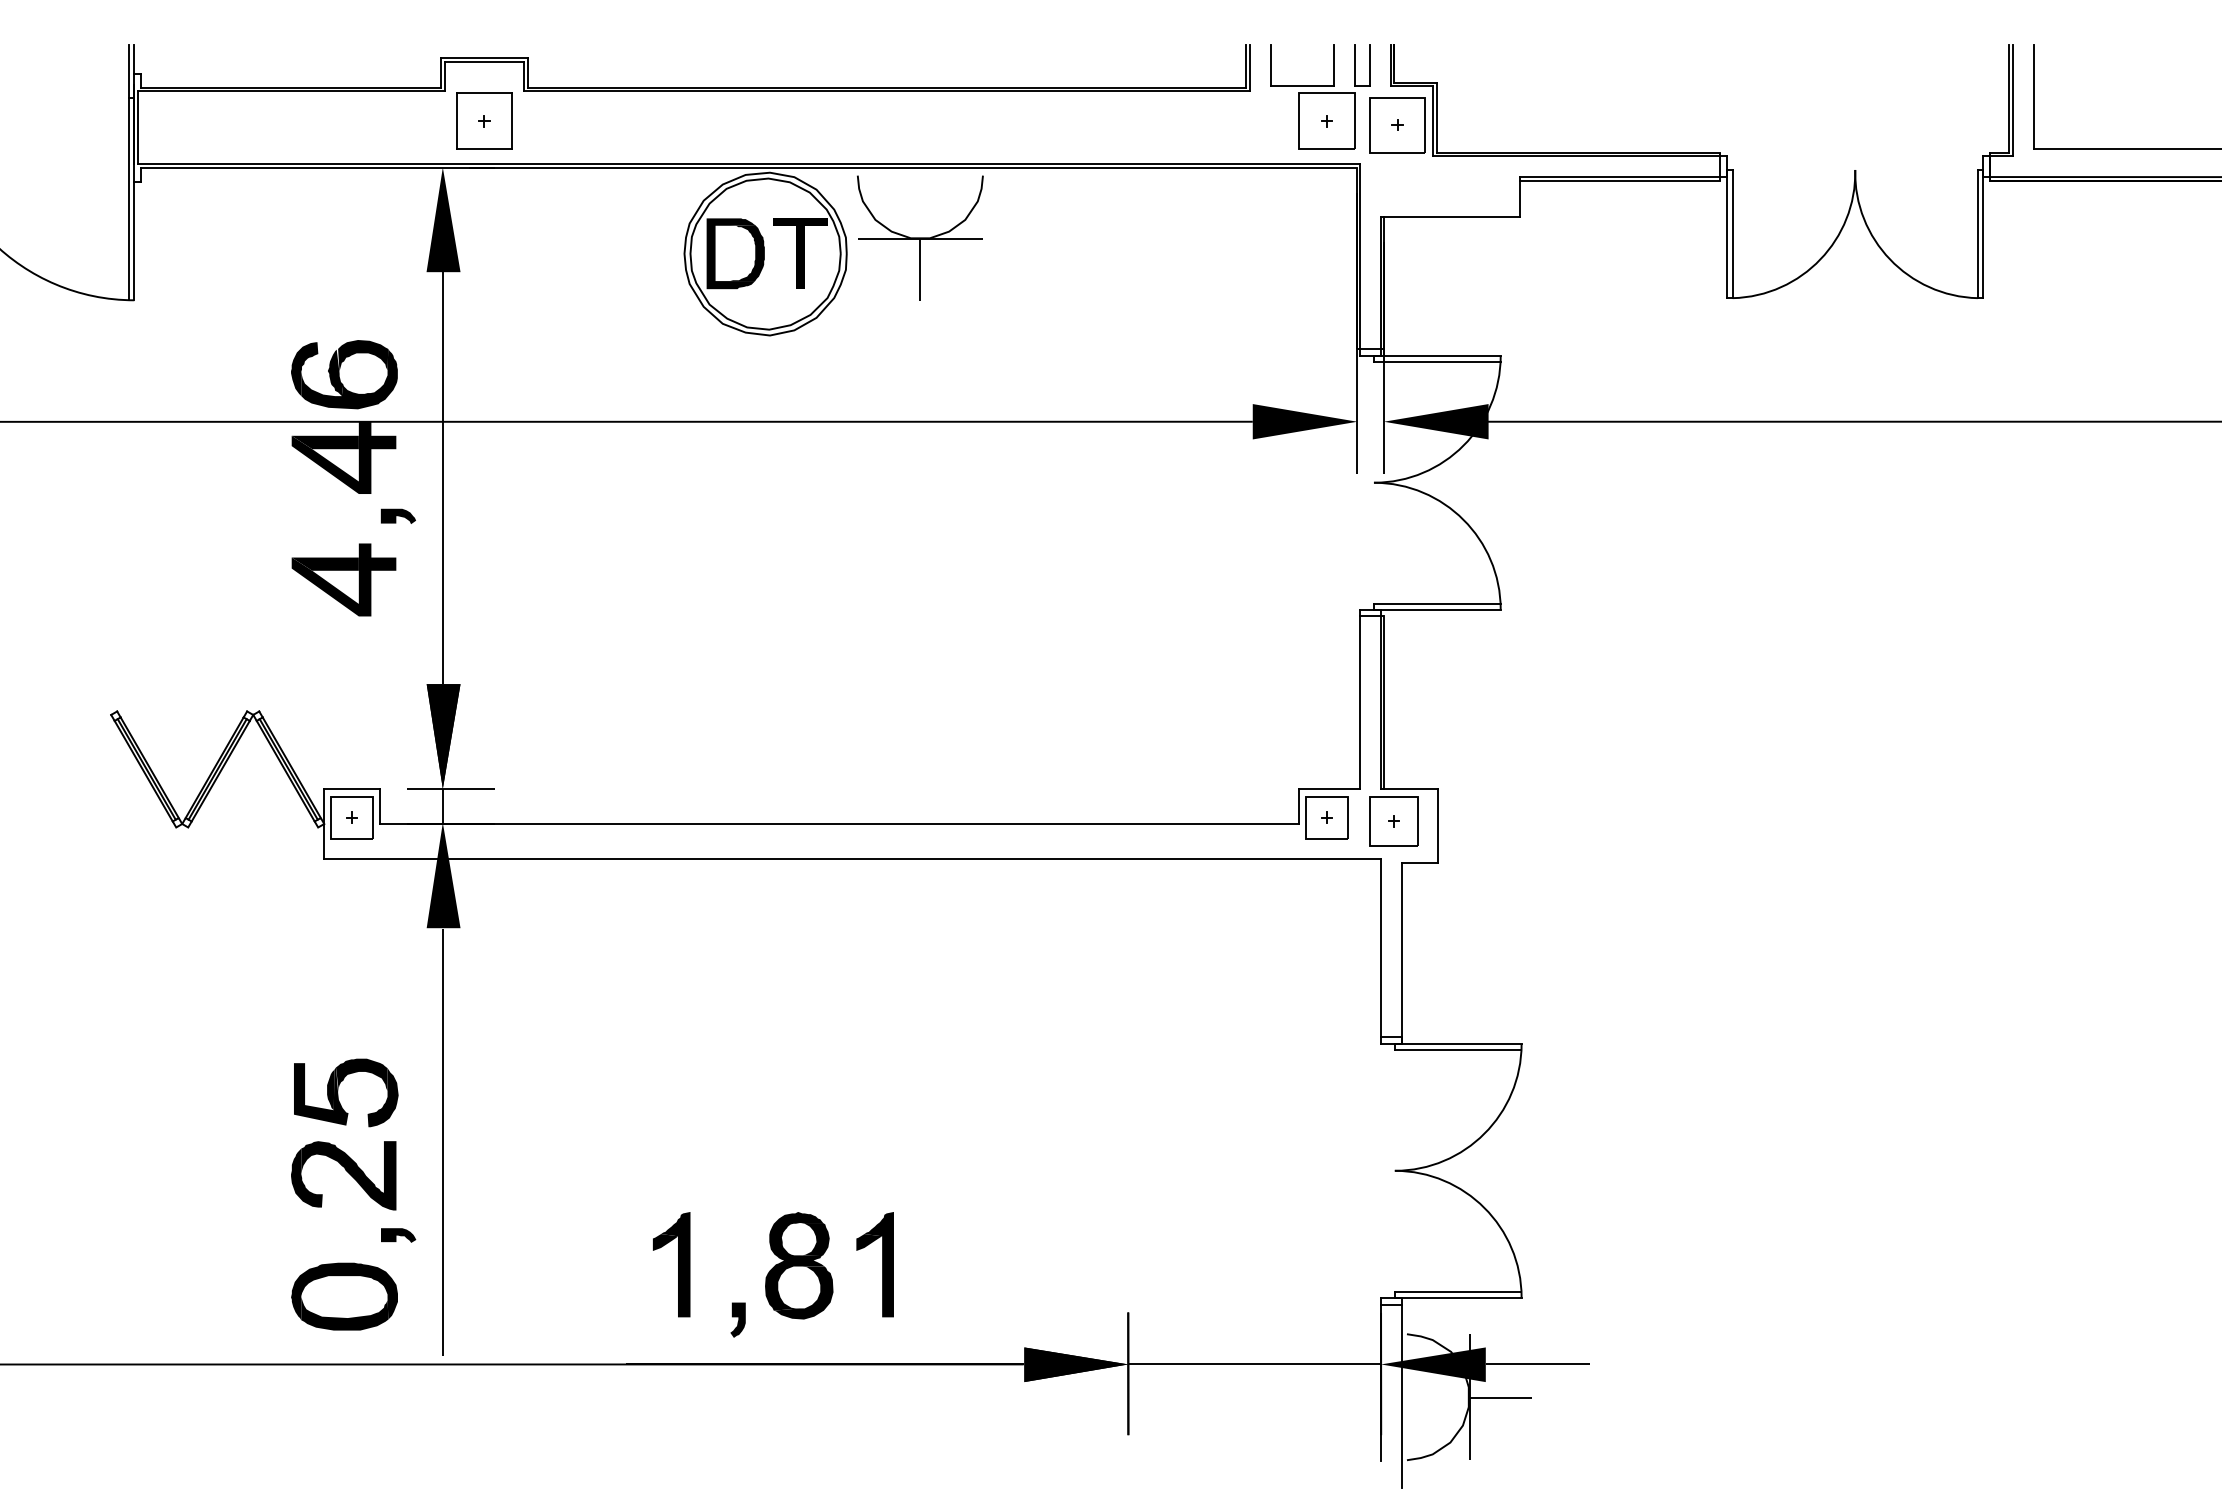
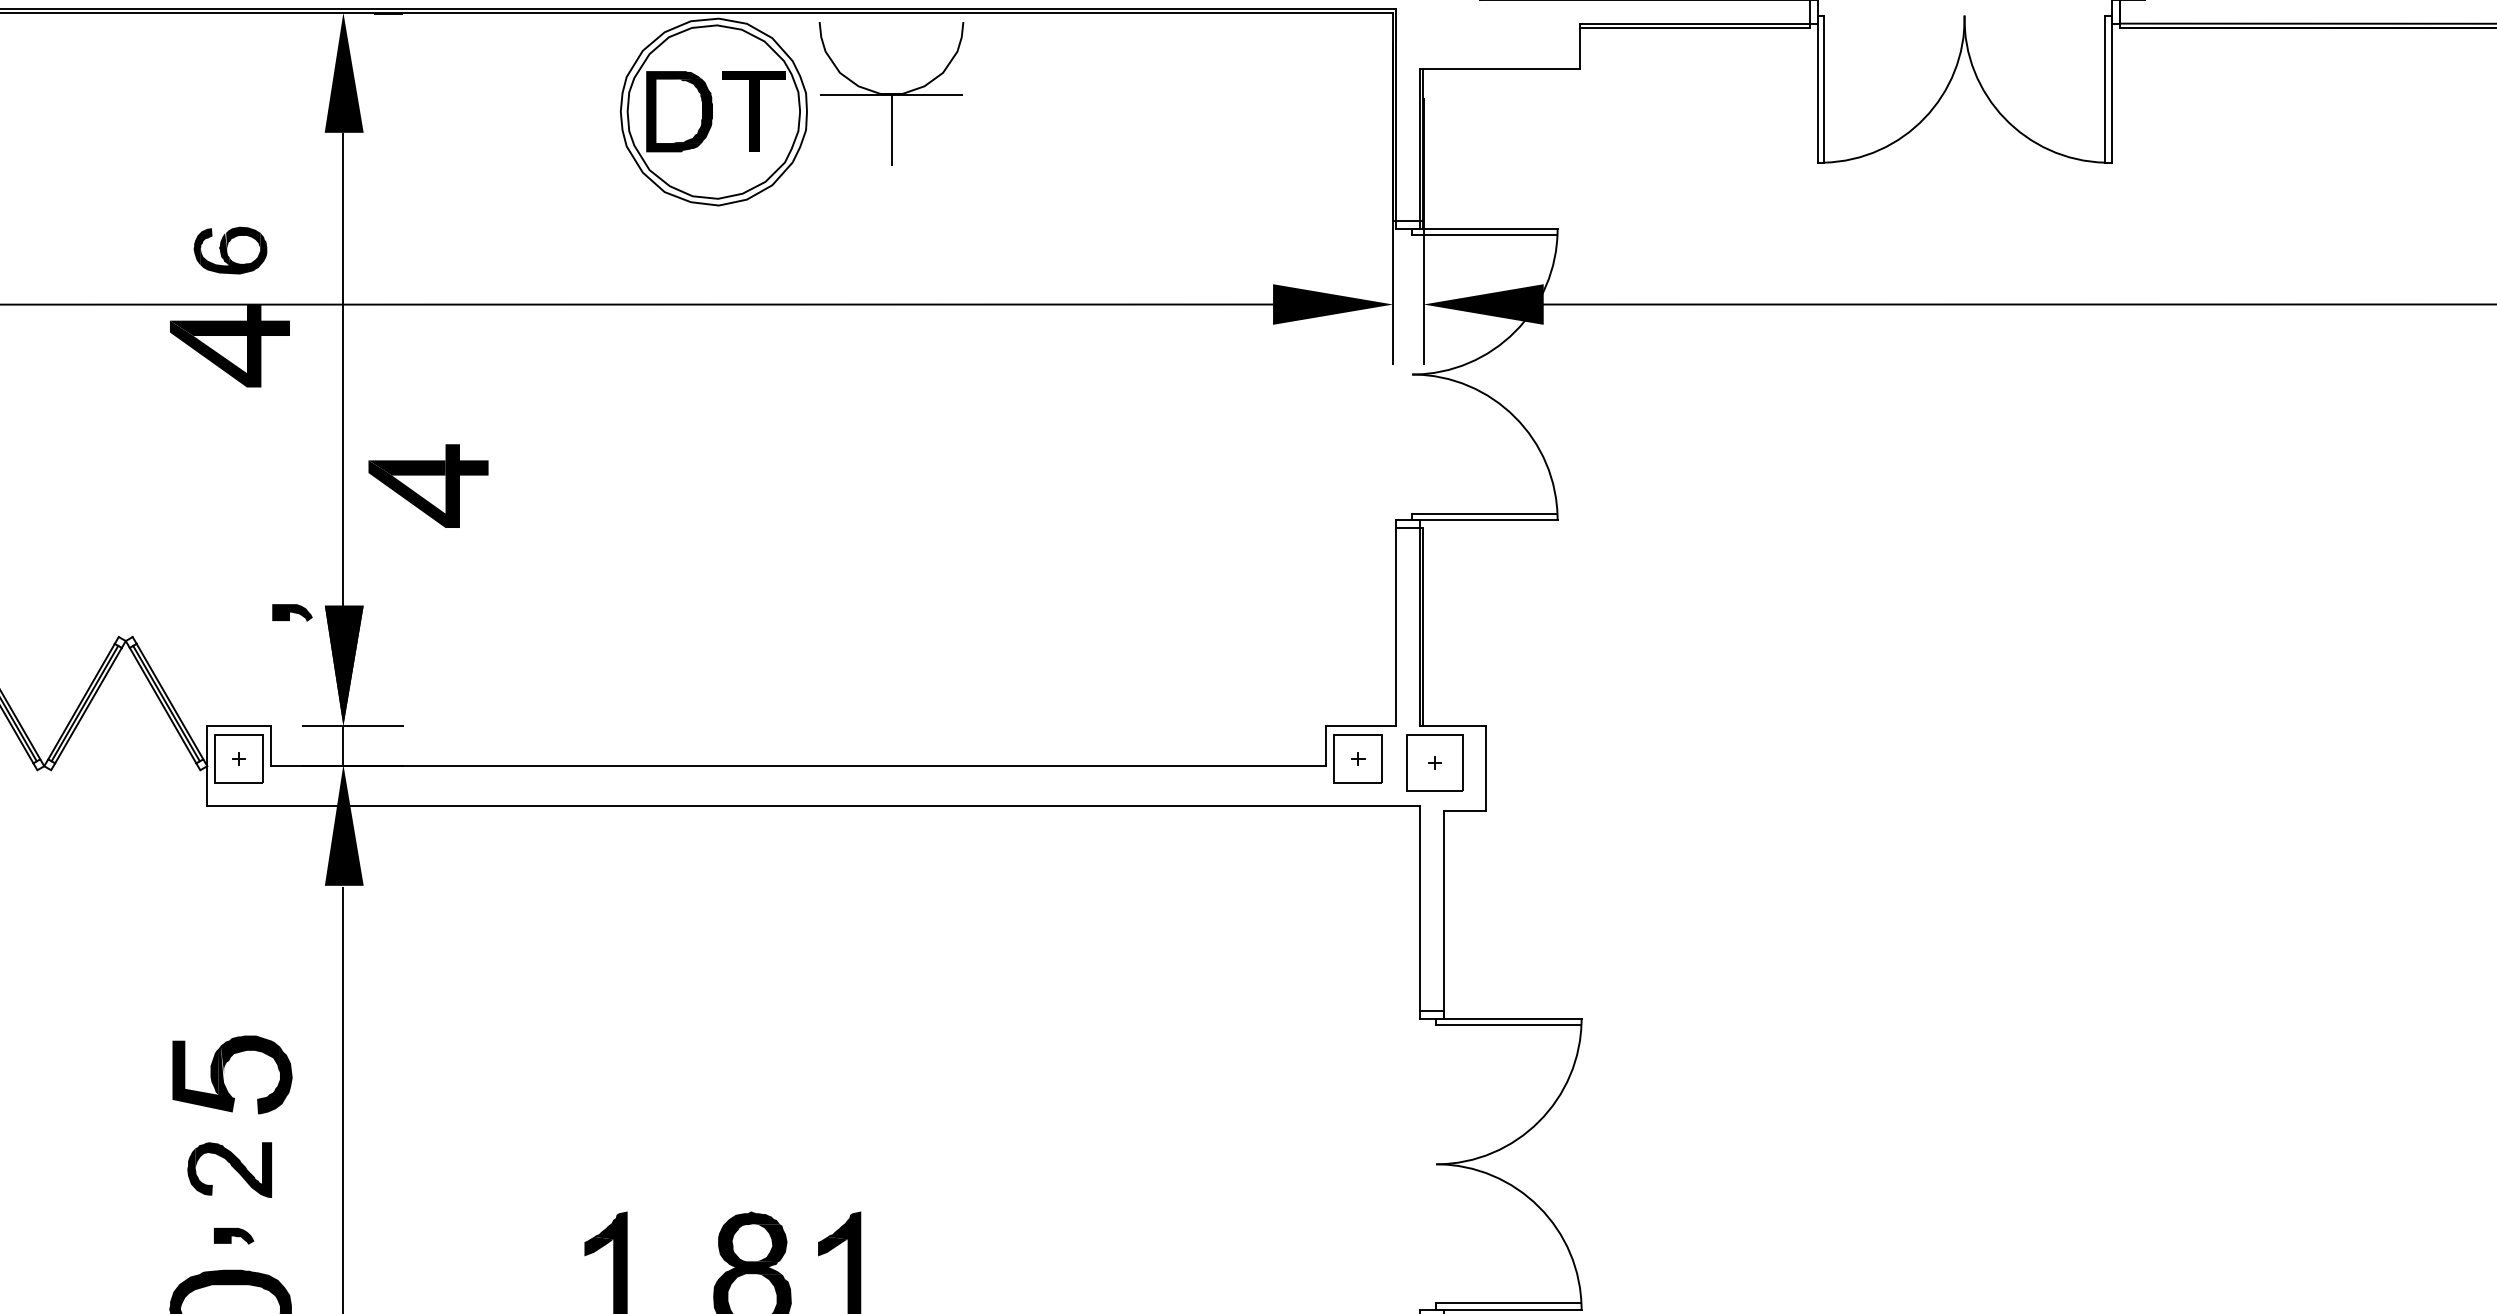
part: (344, 374) -> (230, 250), size x0.6
part: (397, 515) -> (291, 611), moved
part: (343, 579) -> (427, 485), moved
part: (343, 1175) -> (229, 1169), size x0.7
part: (398, 1235) -> (233, 1236), moved

